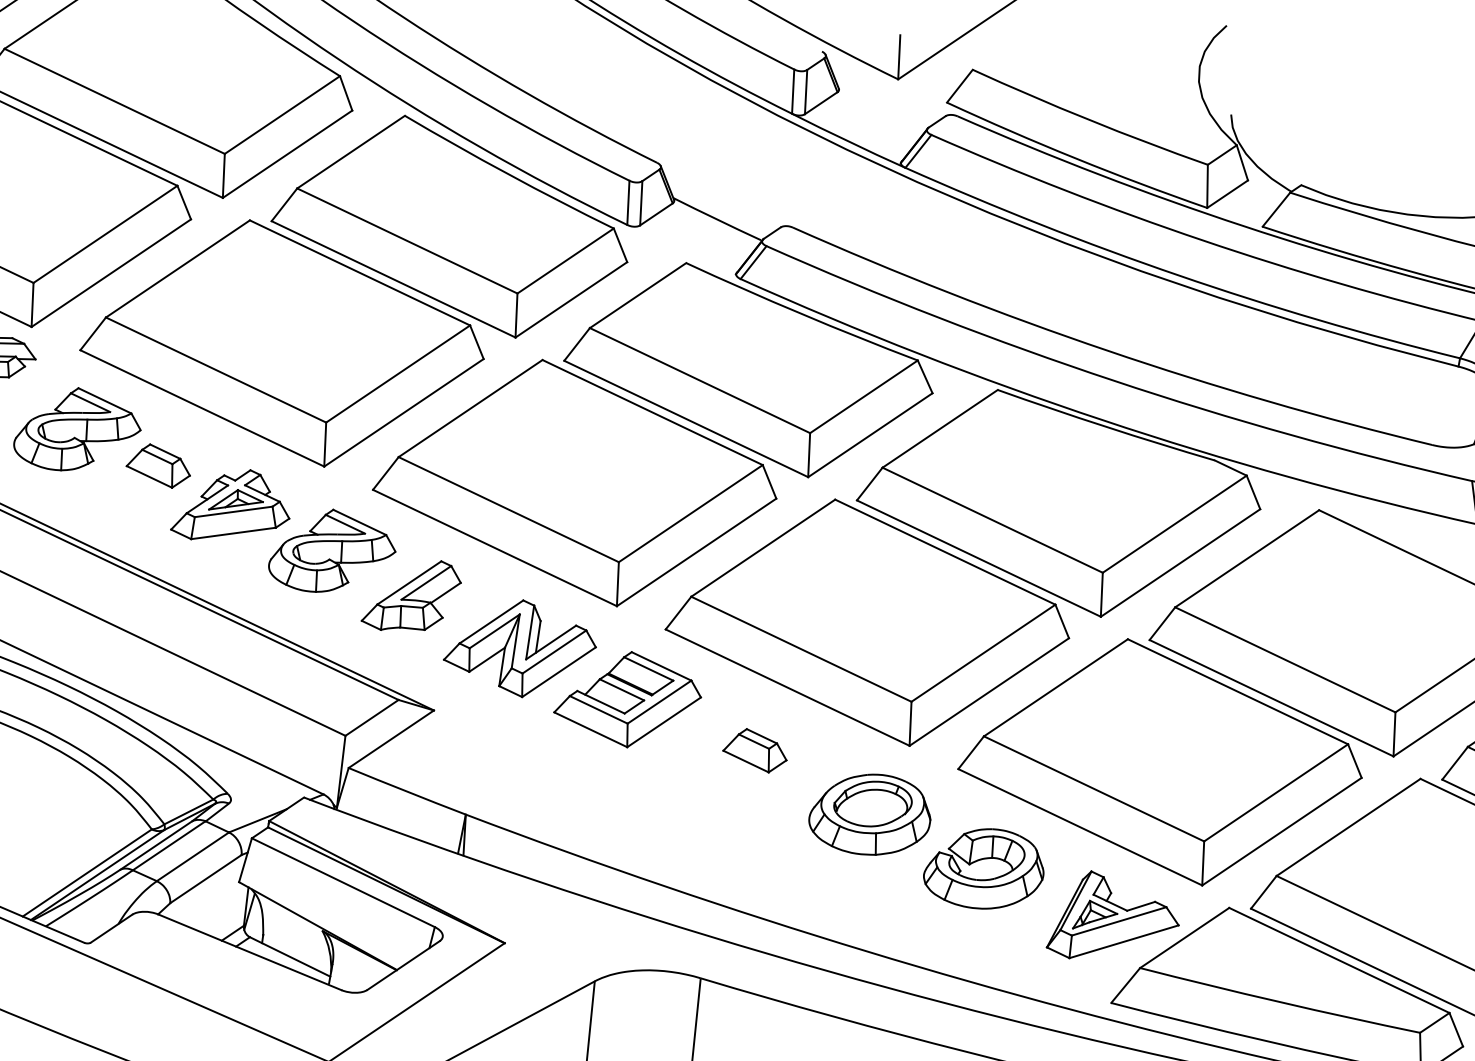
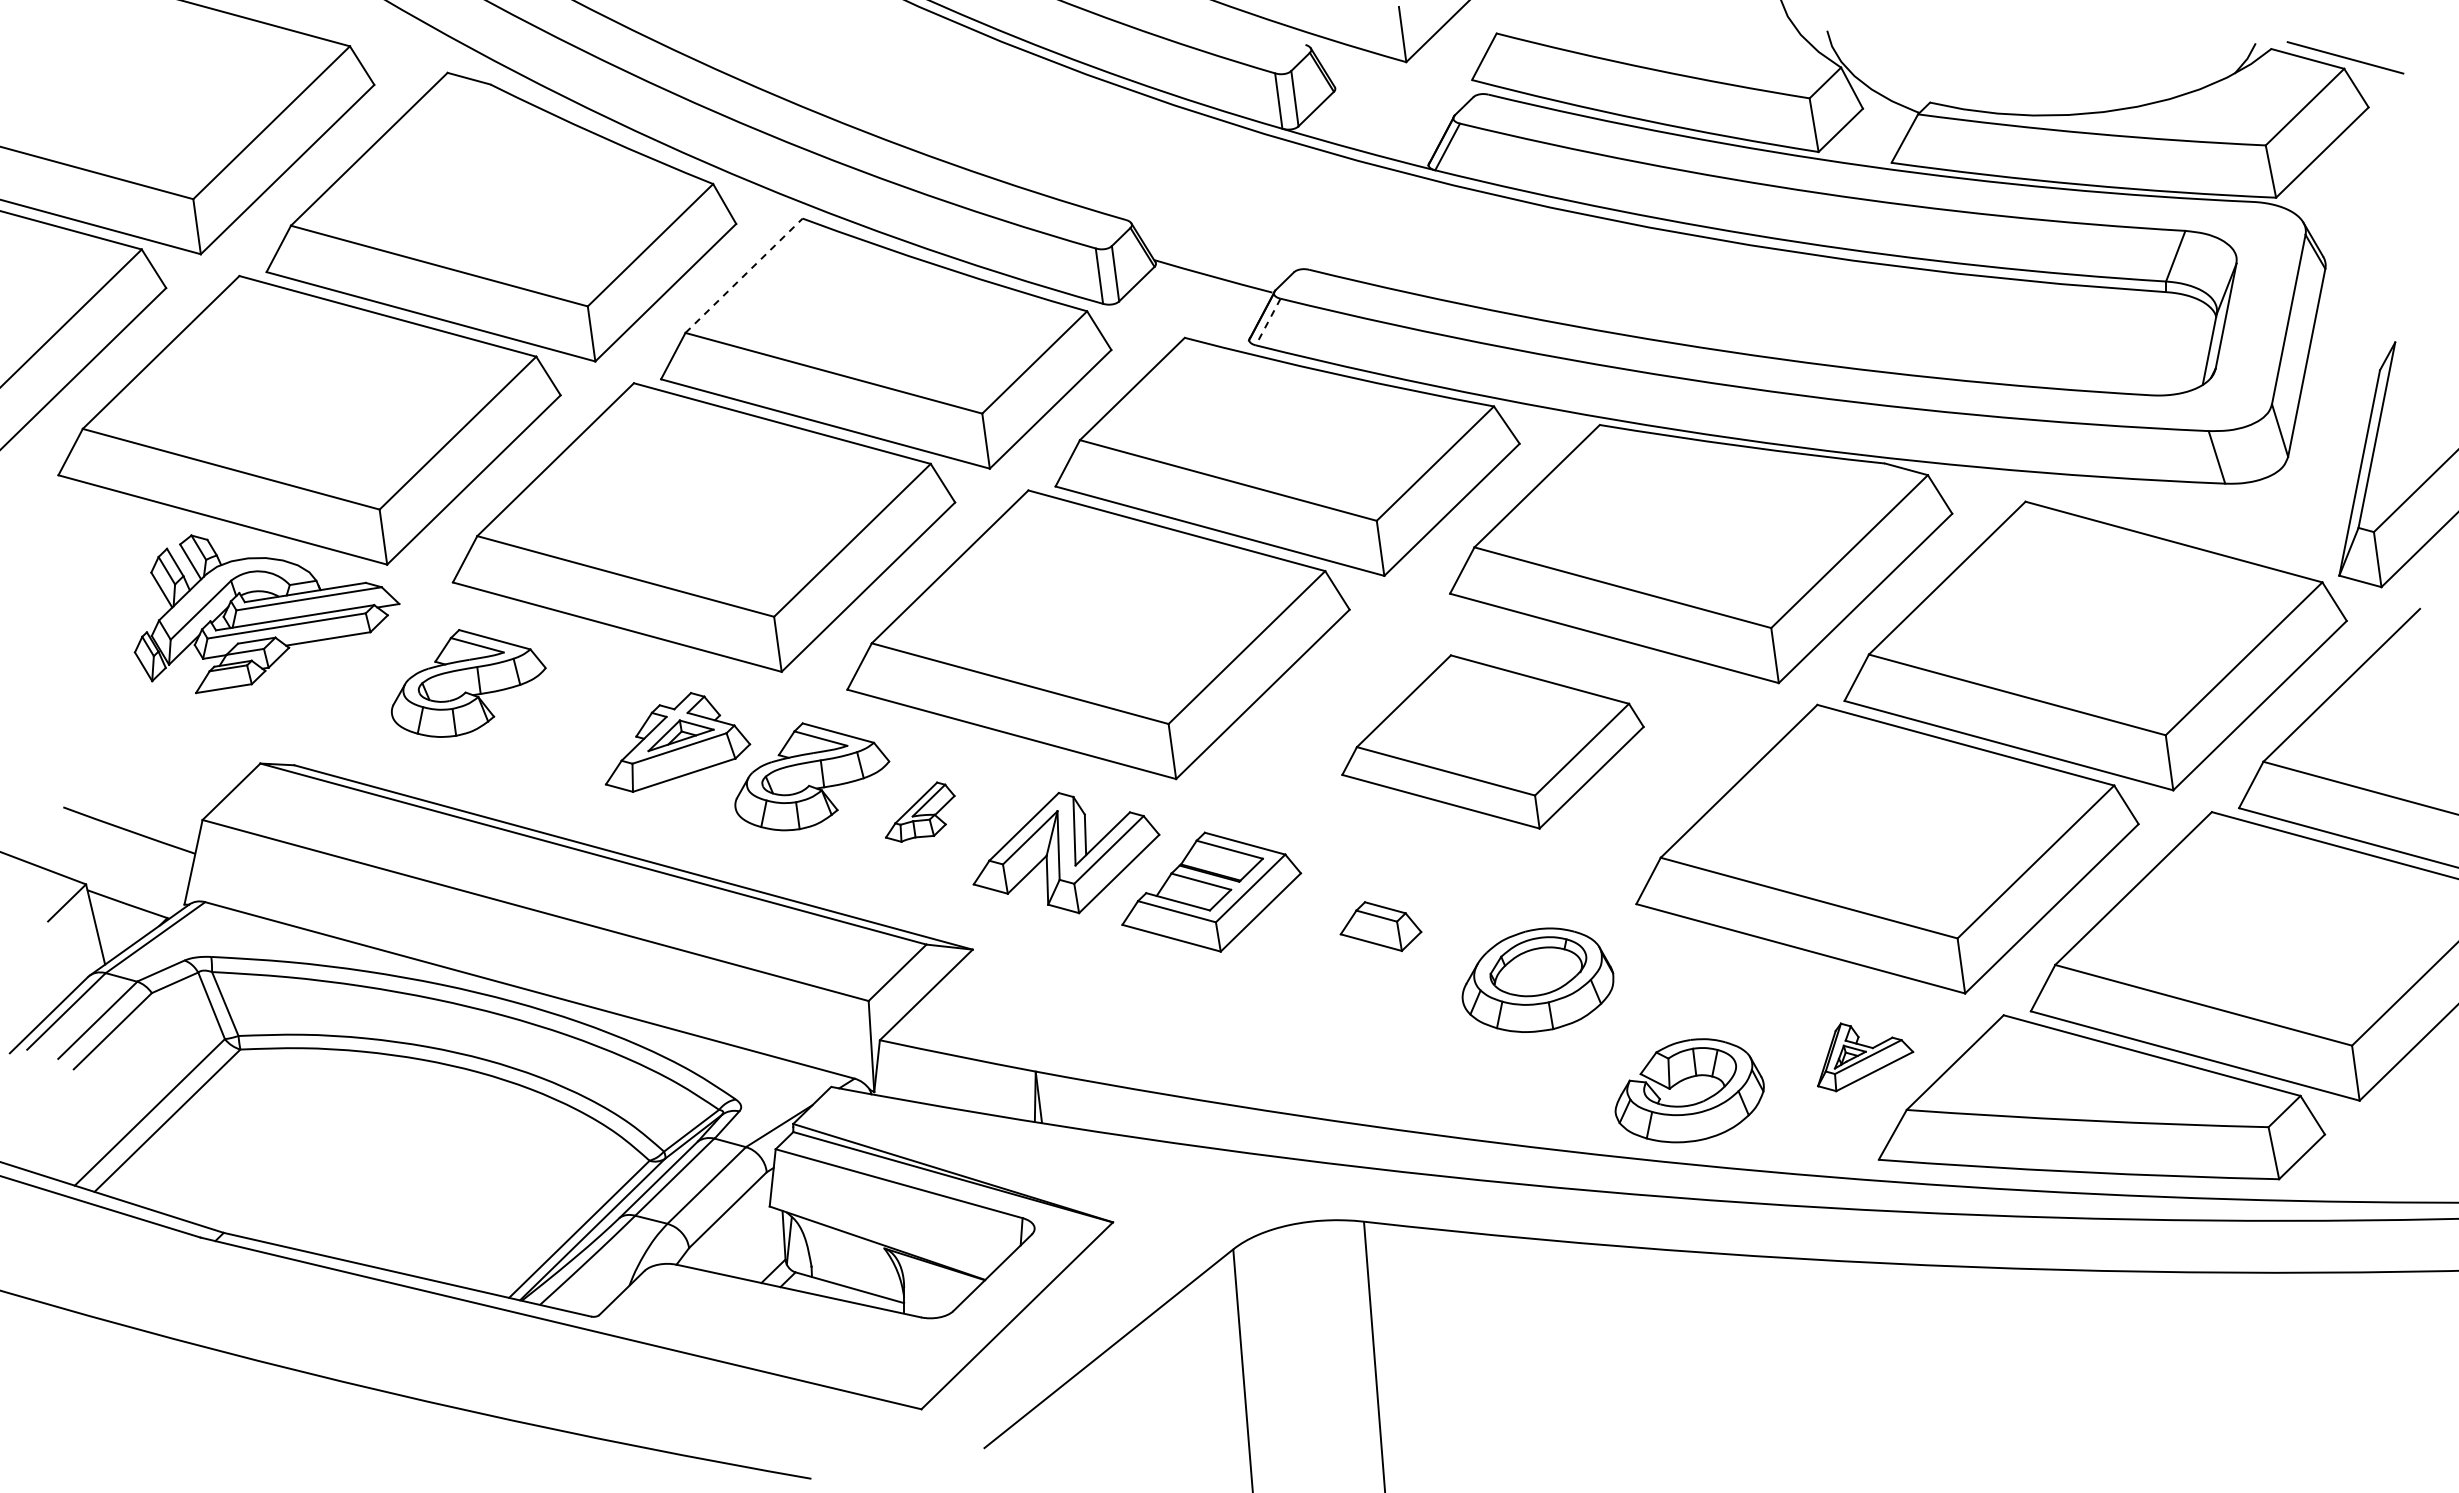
line: (351, 151) -> (744, 275), solid -> dashed
line: (752, 262) -> (1267, 322), solid -> dashed
part: (159, 465) -> (576, 707), removed
part: (412, 595) -> (920, 811), size x0.6
part: (869, 621) -> (1492, 741), size x0.6
part: (984, 859) -> (1687, 1079), moved
part: (1115, 921) -> (1865, 1057), size x0.6

